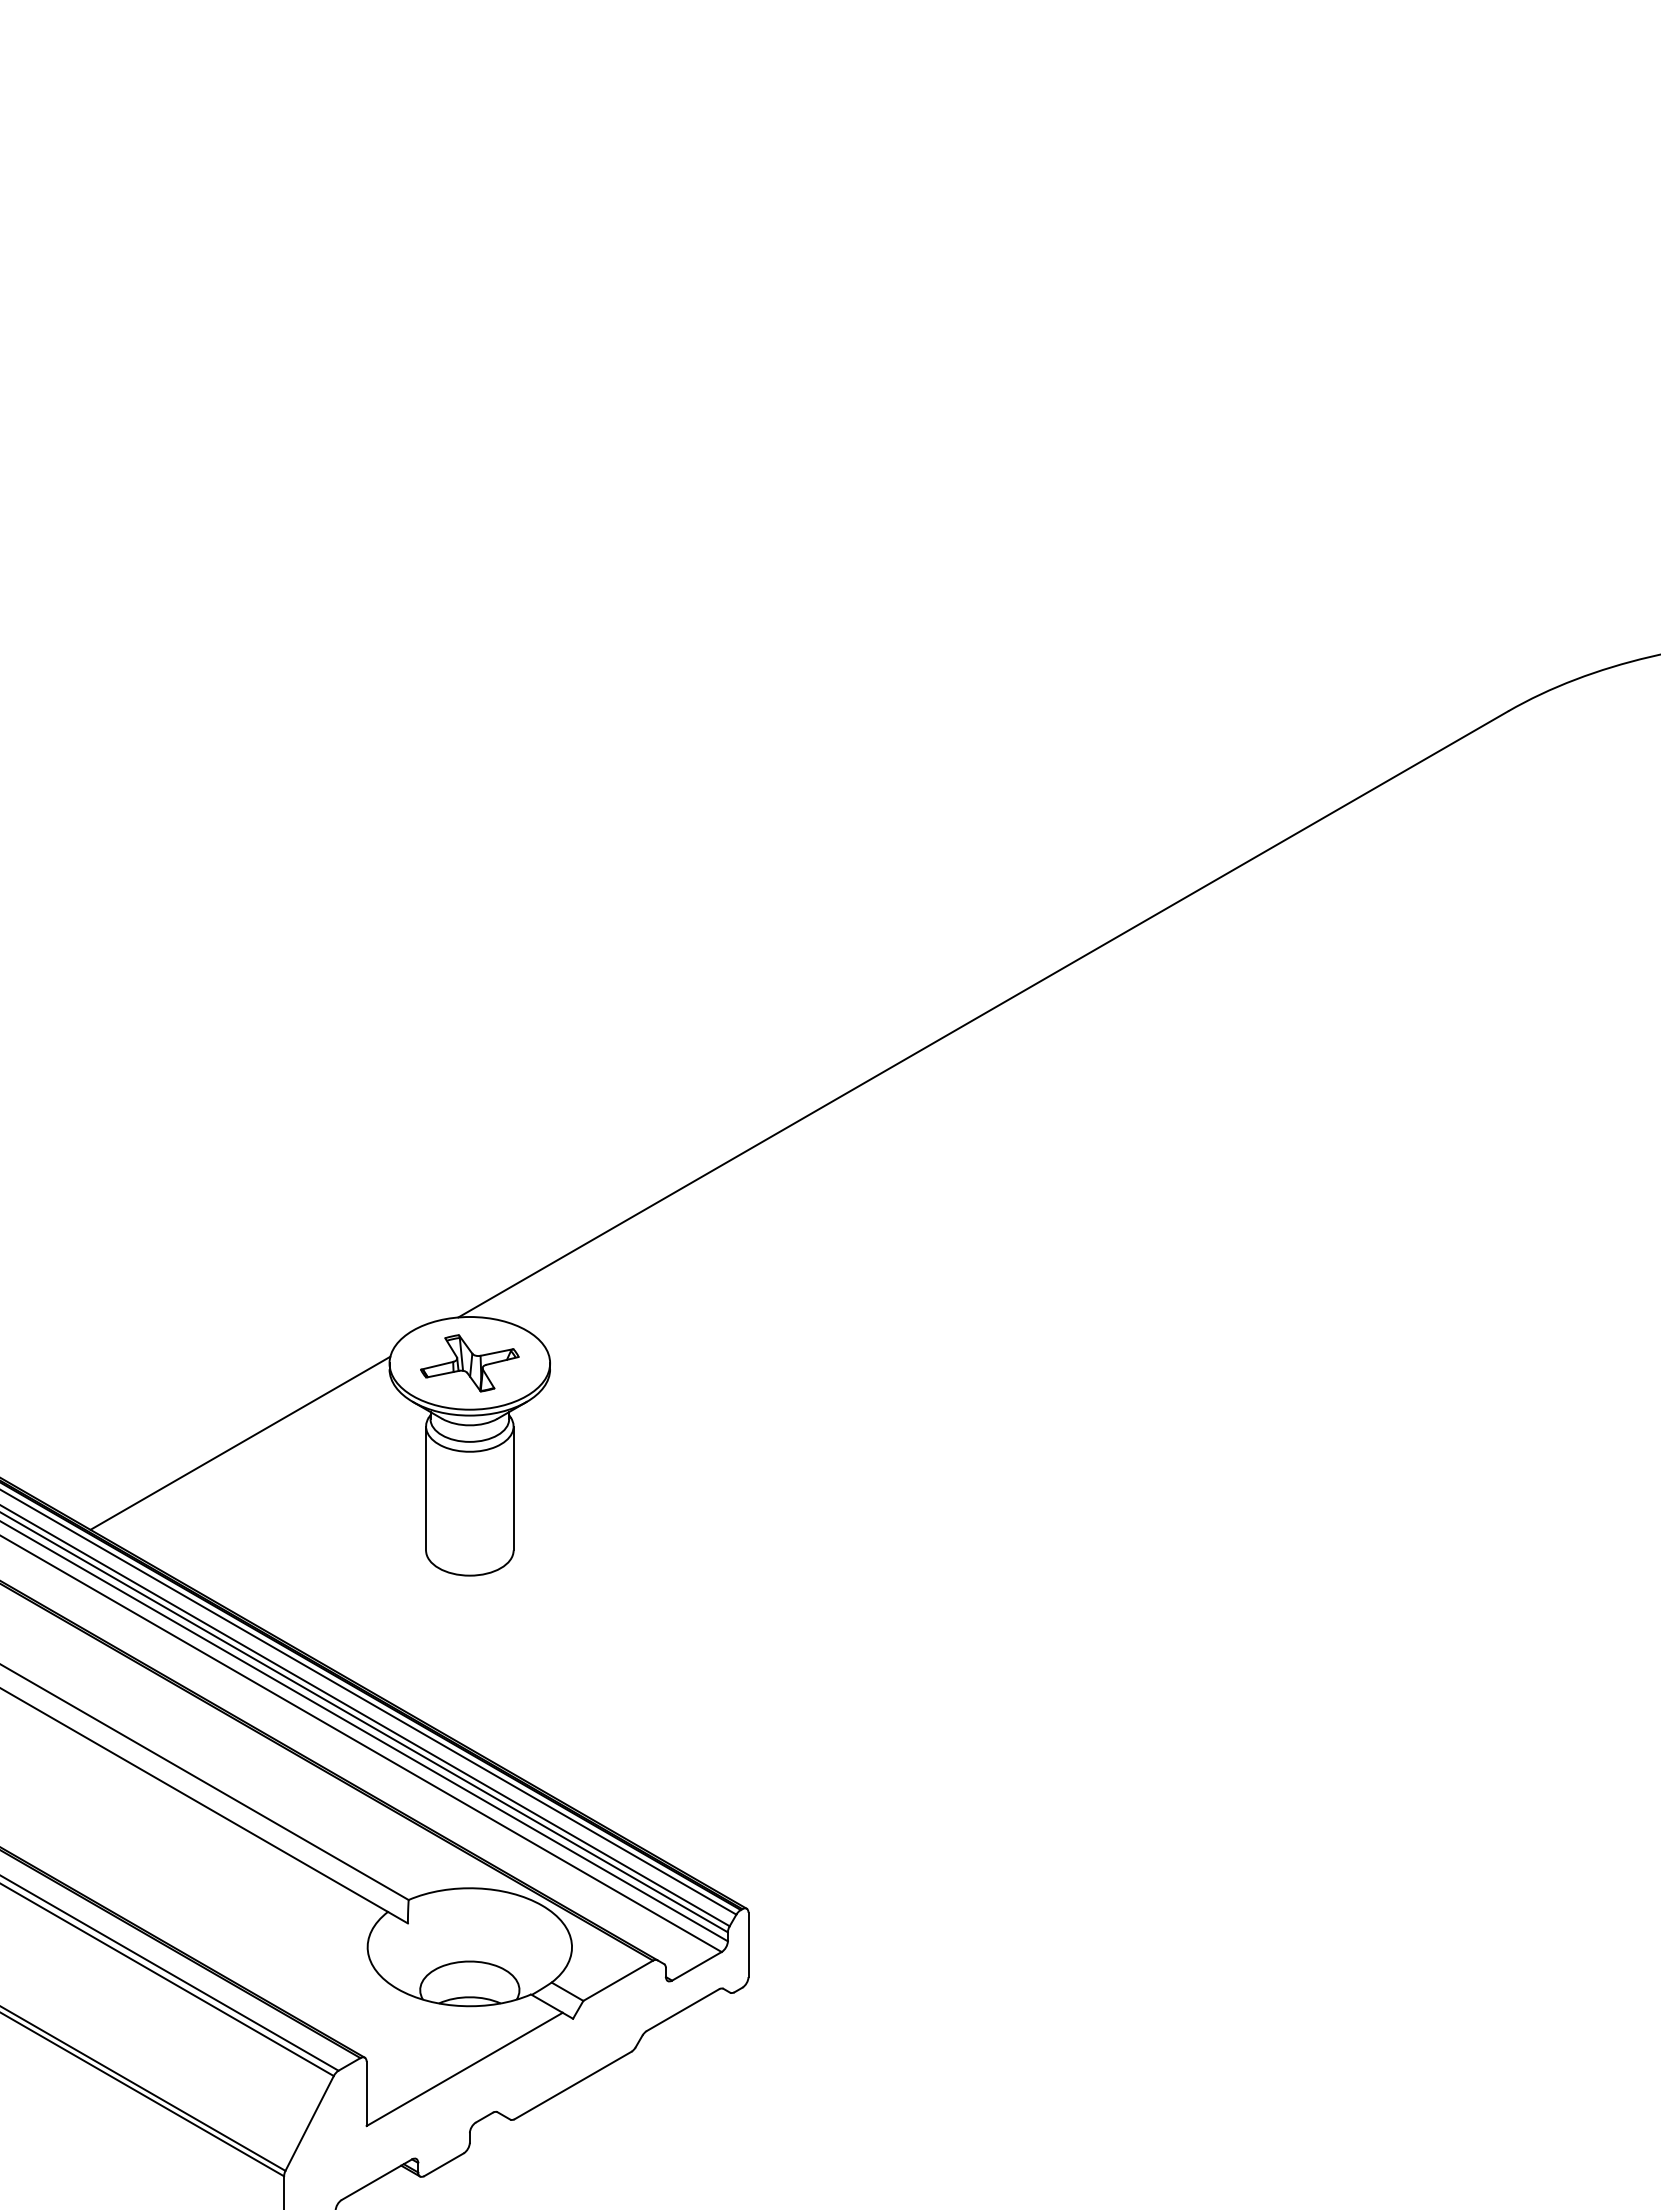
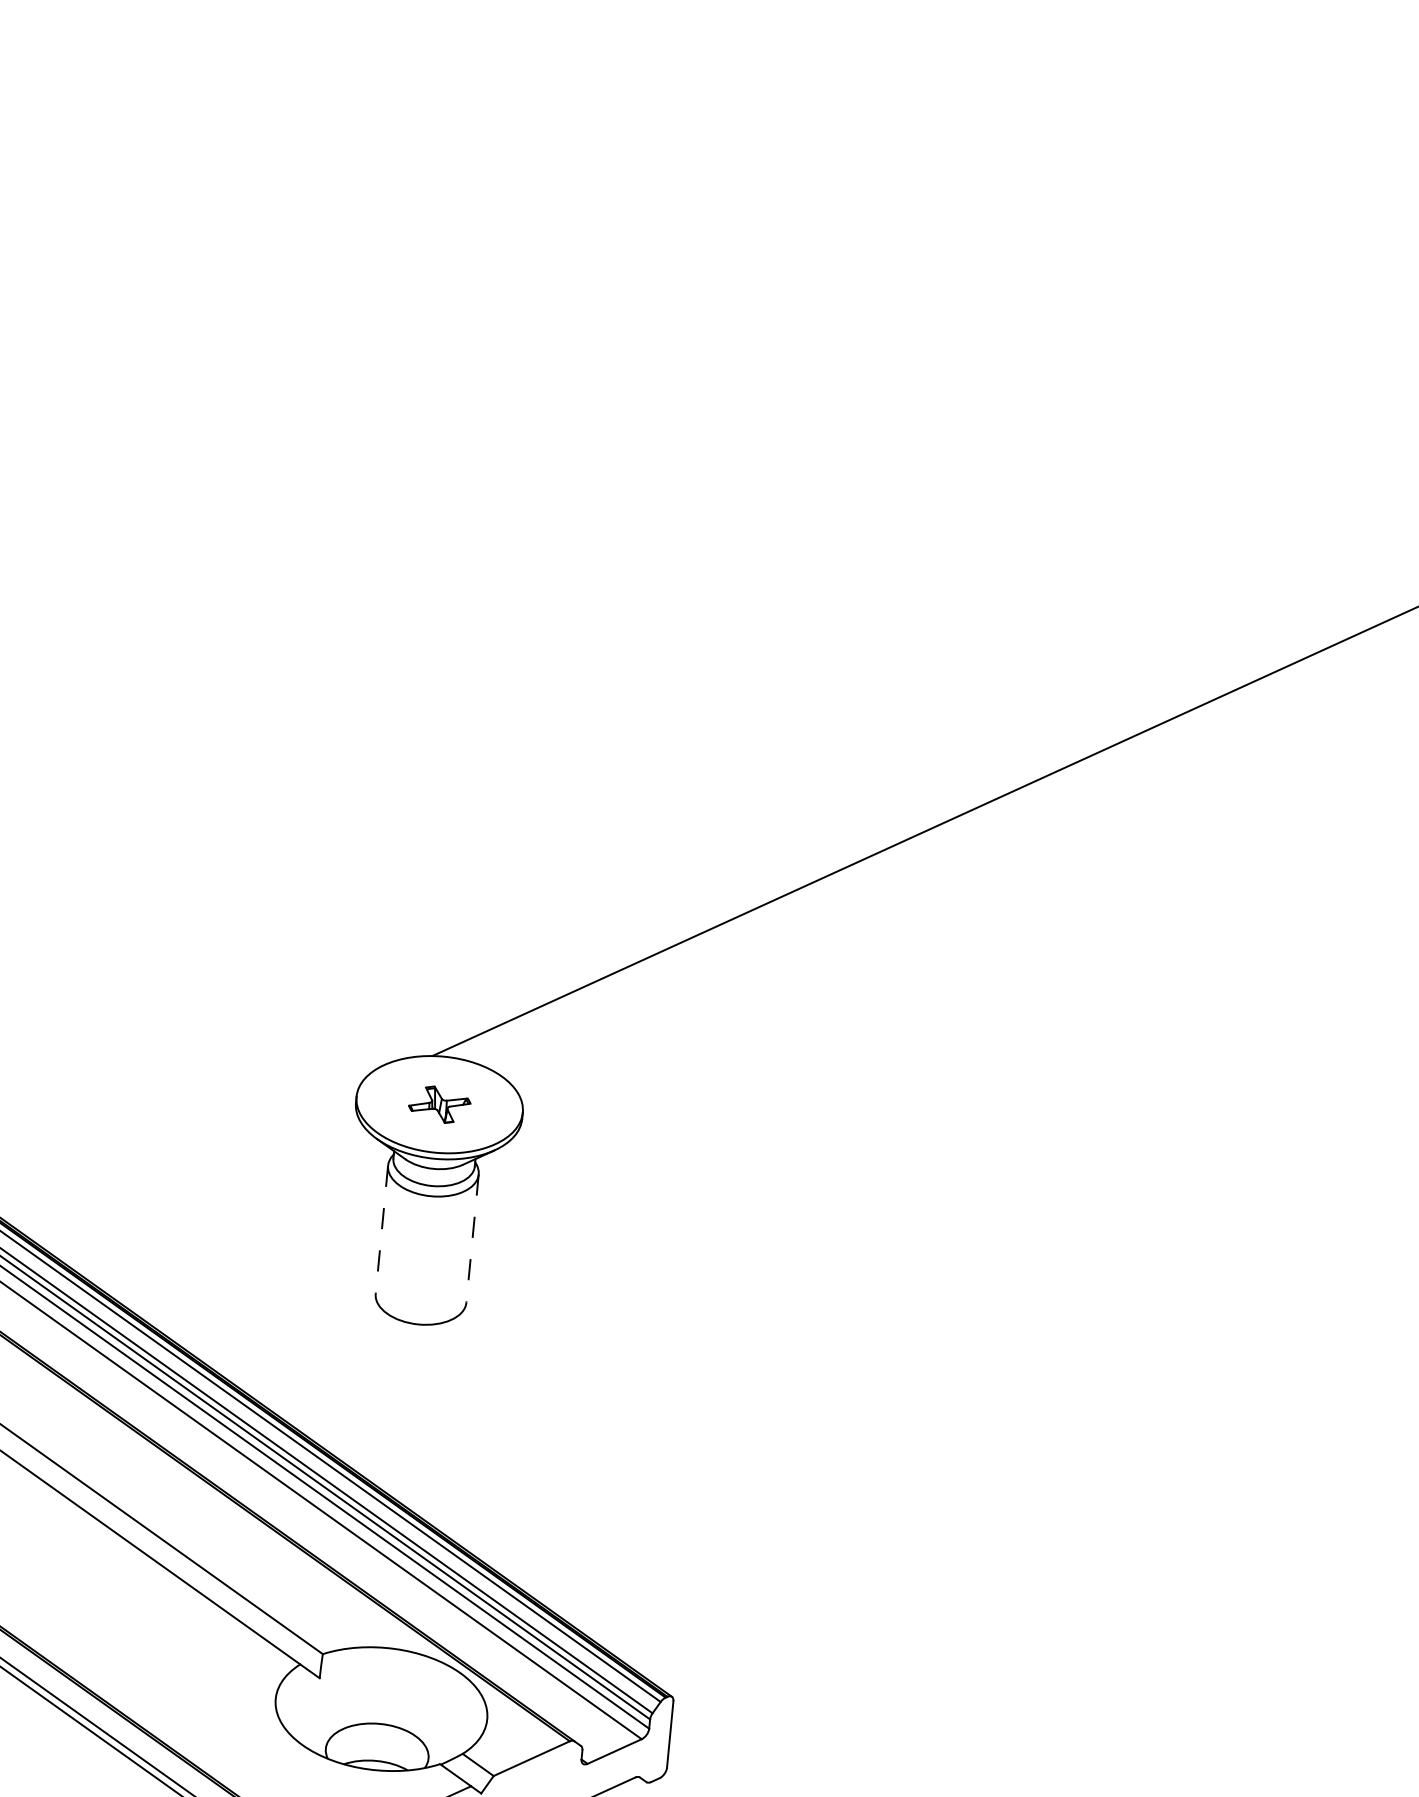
part: (469, 1363) -> (439, 1104), size x0.6
line: (240, 1442) -> (194, 1163), removed
line: (426, 1488) -> (382, 1229), solid -> dashed
line: (513, 1488) -> (472, 1238), solid -> dashed

